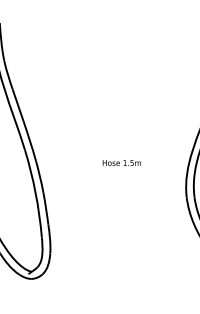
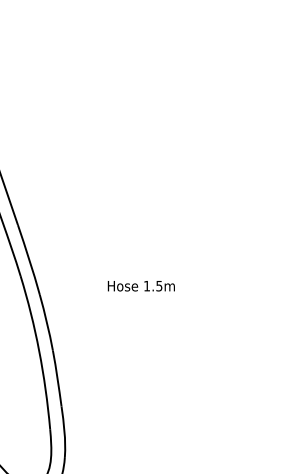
text: (121, 162) -> (140, 285), moved

